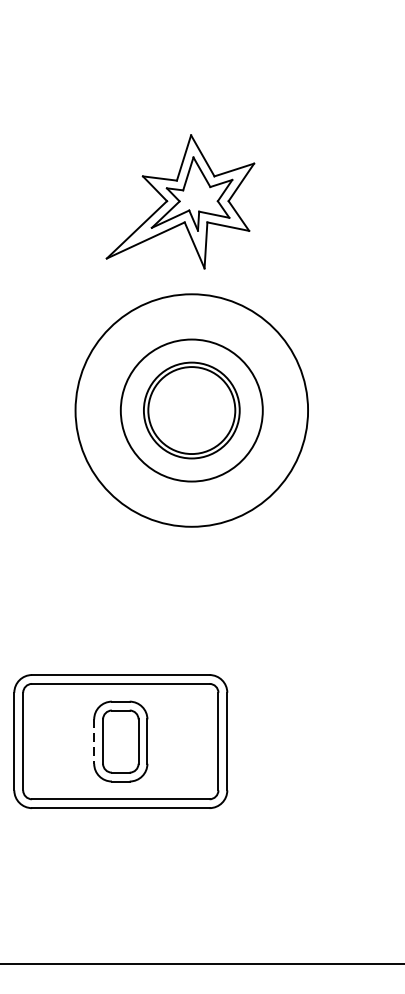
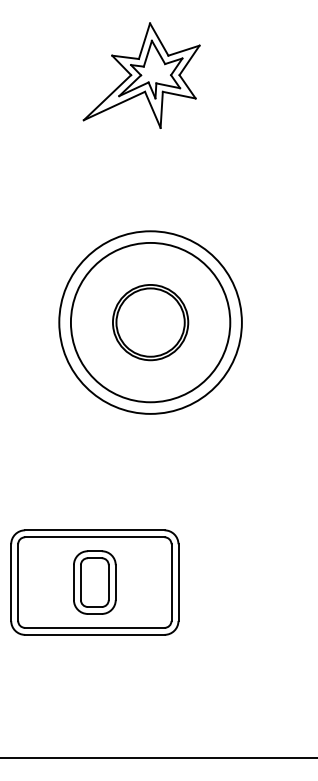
part: (180, 201) -> (141, 75), moved
circle: (191, 410) -> (150, 322), size x1.43
line: (93, 742) -> (73, 583), dashed -> solid

